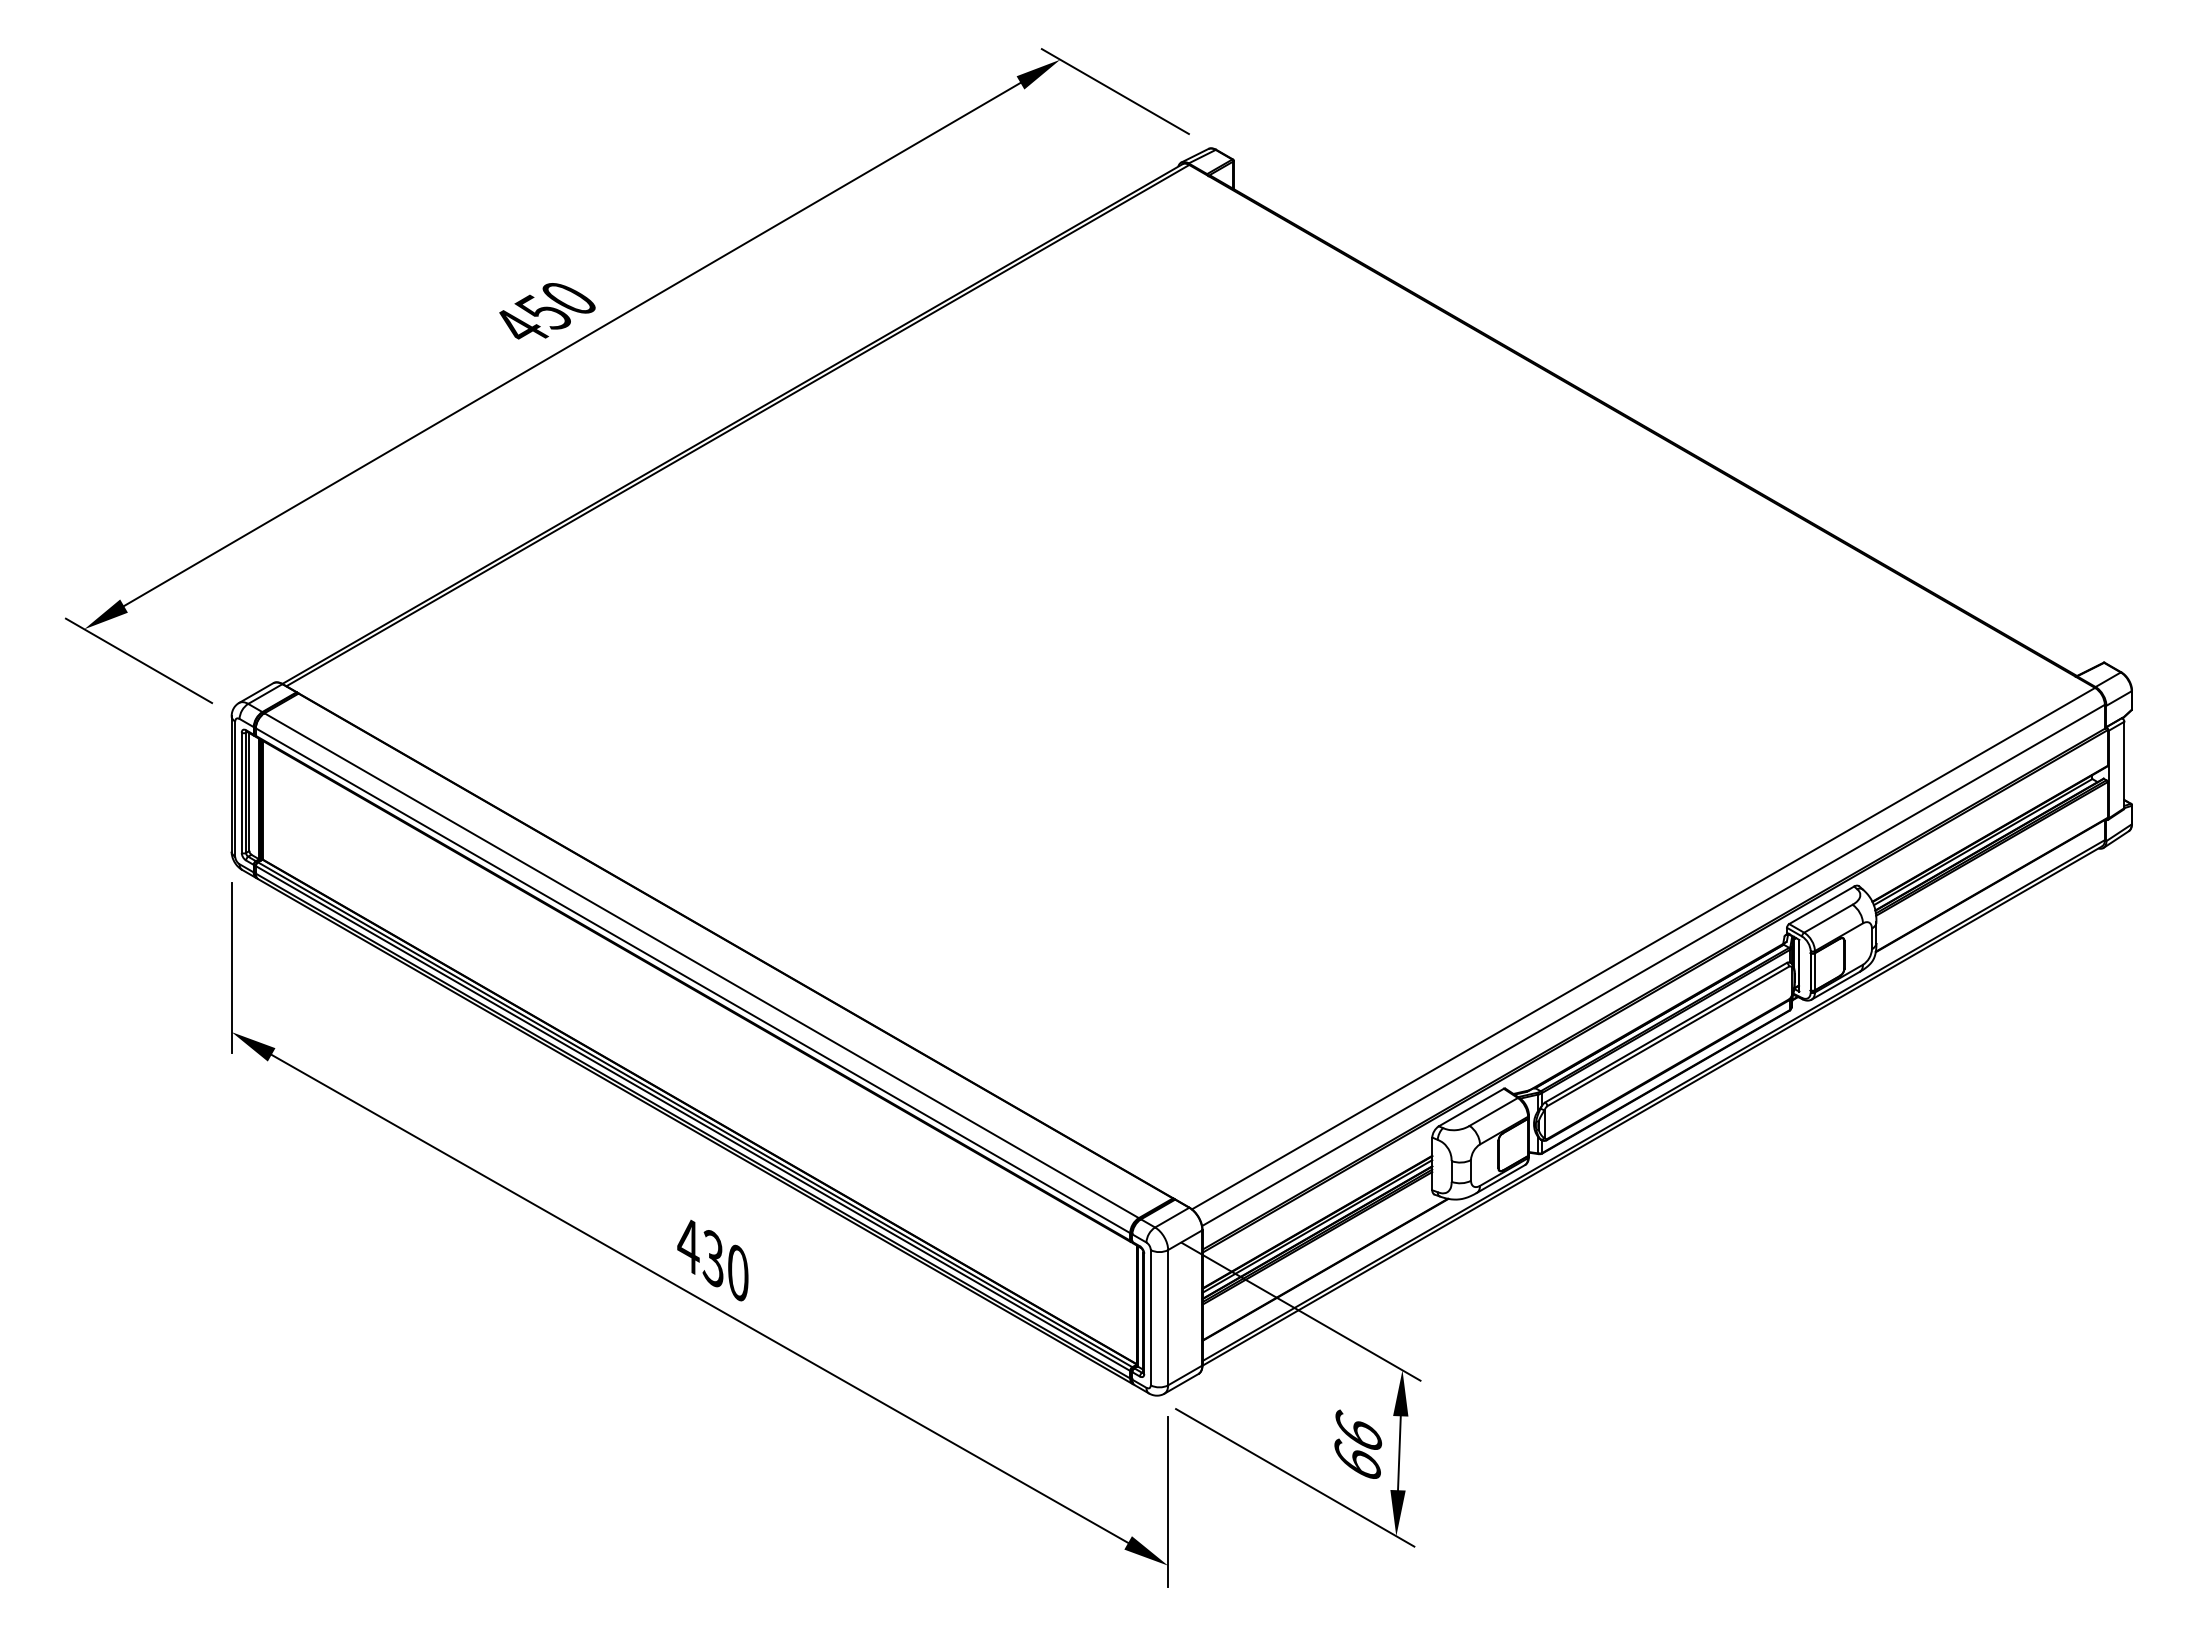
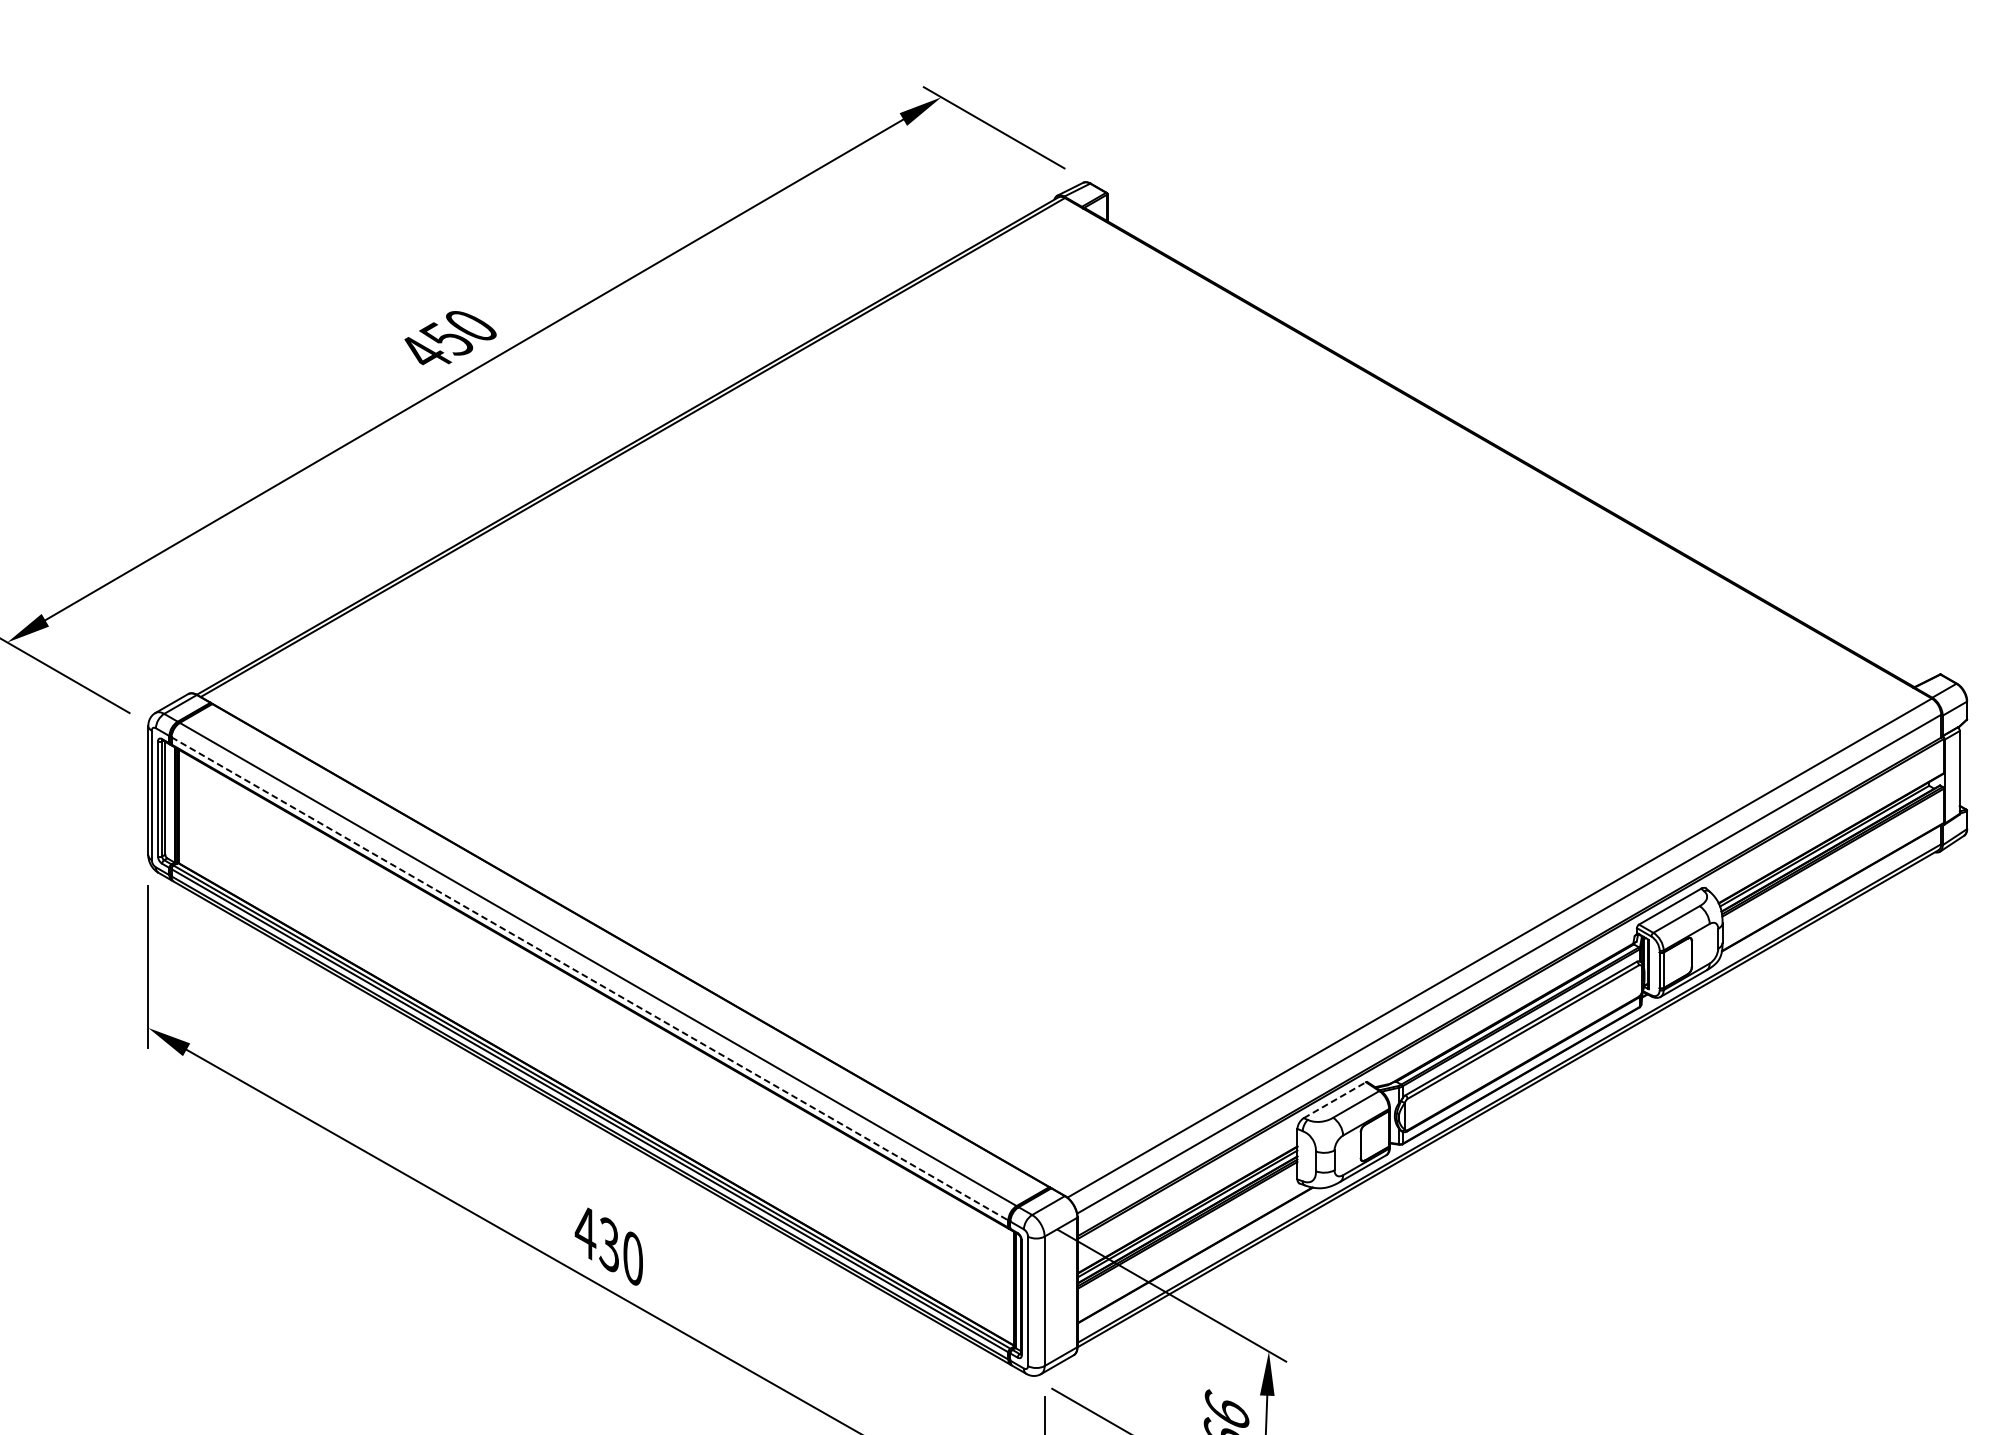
line: (693, 980) -> (590, 978), solid -> dashed
line: (1471, 1107) -> (1334, 1100), solid -> dashed

